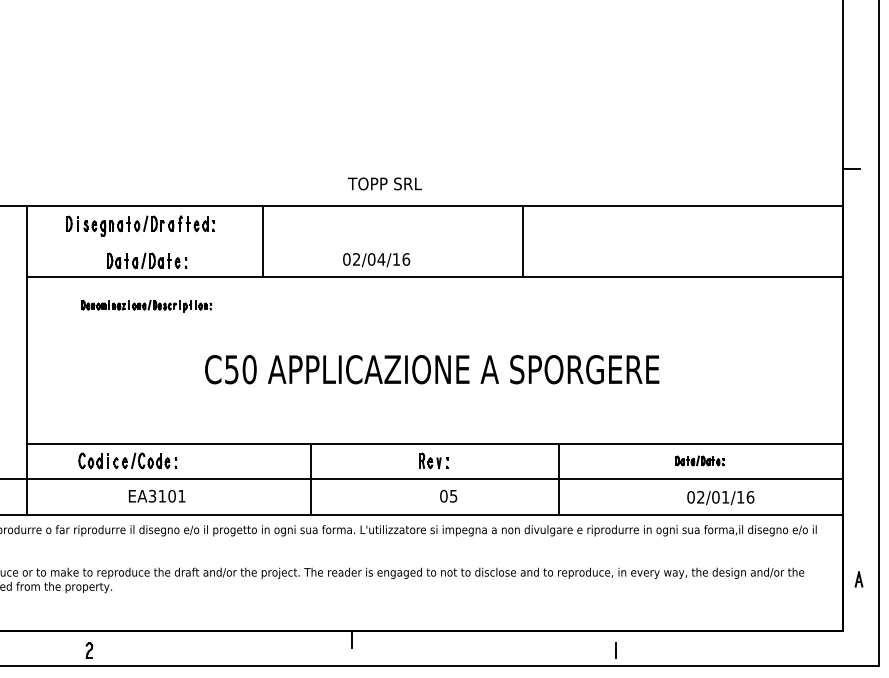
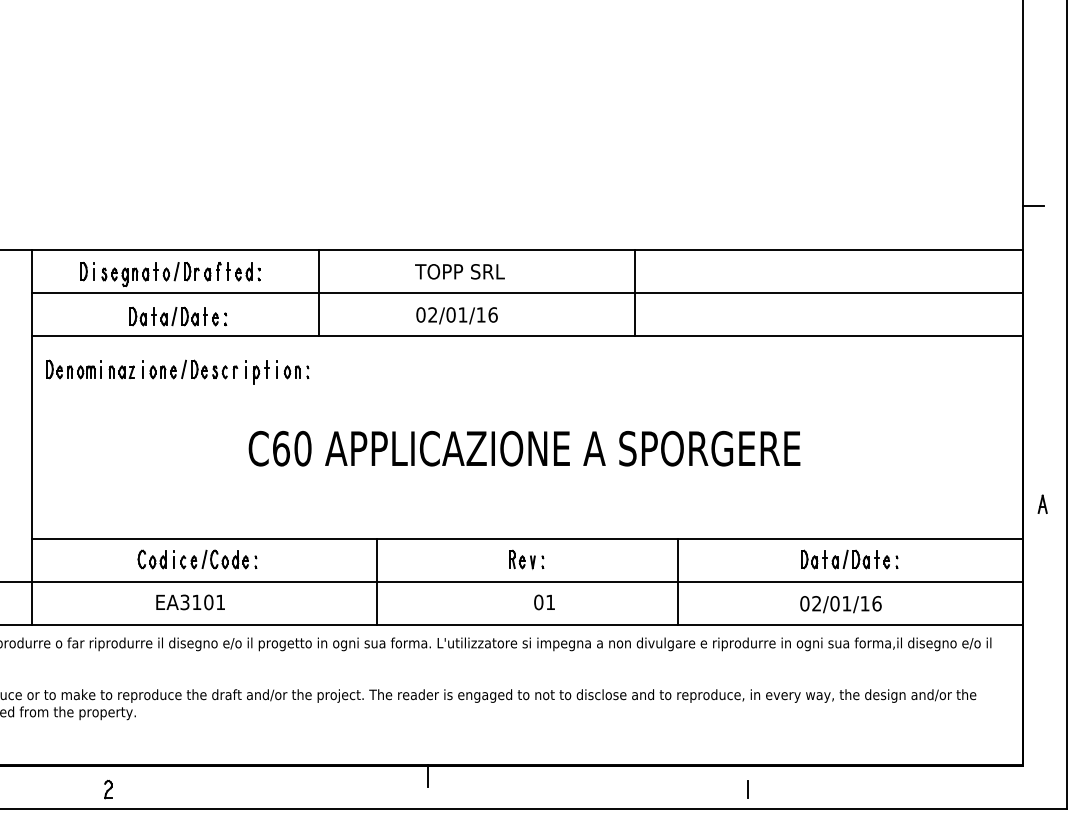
text: (384, 183) -> (459, 271), moved
line: (434, 241) -> (527, 293), added
text: (381, 259) -> (463, 314), 02/04/16 -> 02/01/16
part: (146, 306) -> (177, 372), size x1.67
text: (231, 369) -> (280, 448), C50 -> C60
part: (127, 460) -> (197, 559), moved
part: (699, 460) -> (849, 559), size x1.67
text: (453, 496) -> (550, 602), 05 -> 01
text: (720, 498) -> (840, 605), moved
part: (858, 579) -> (1042, 504), moved

